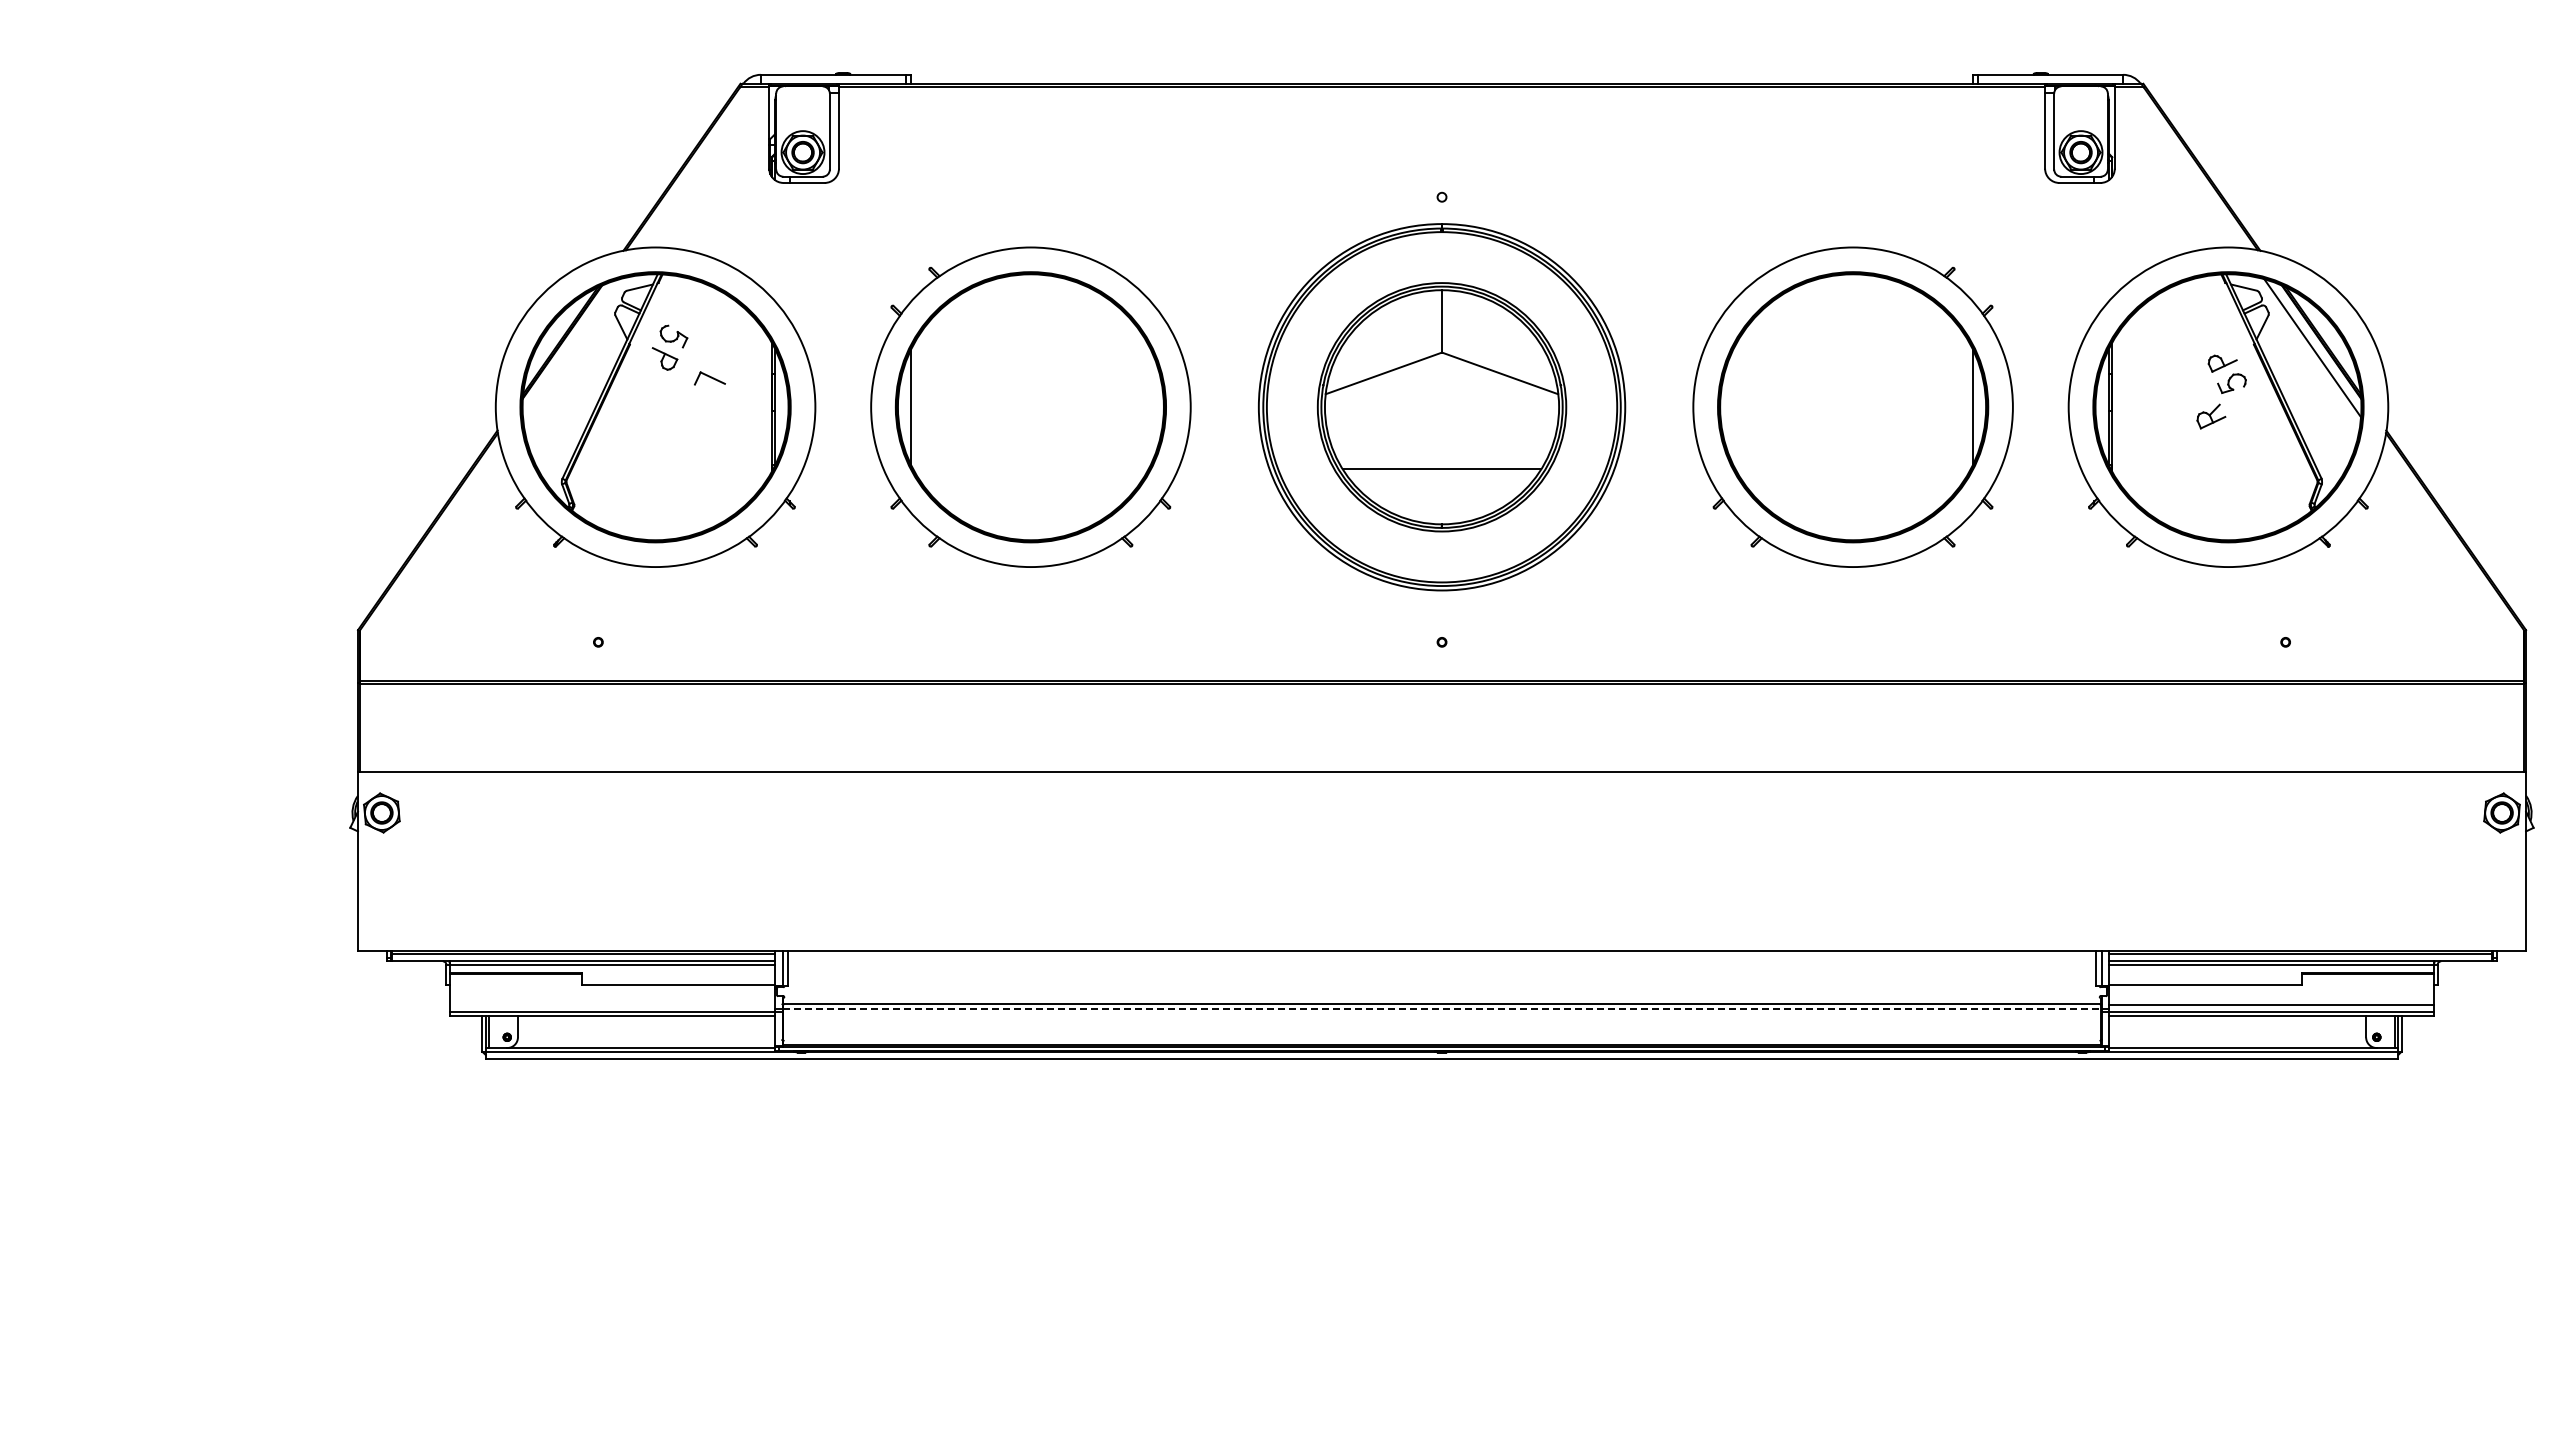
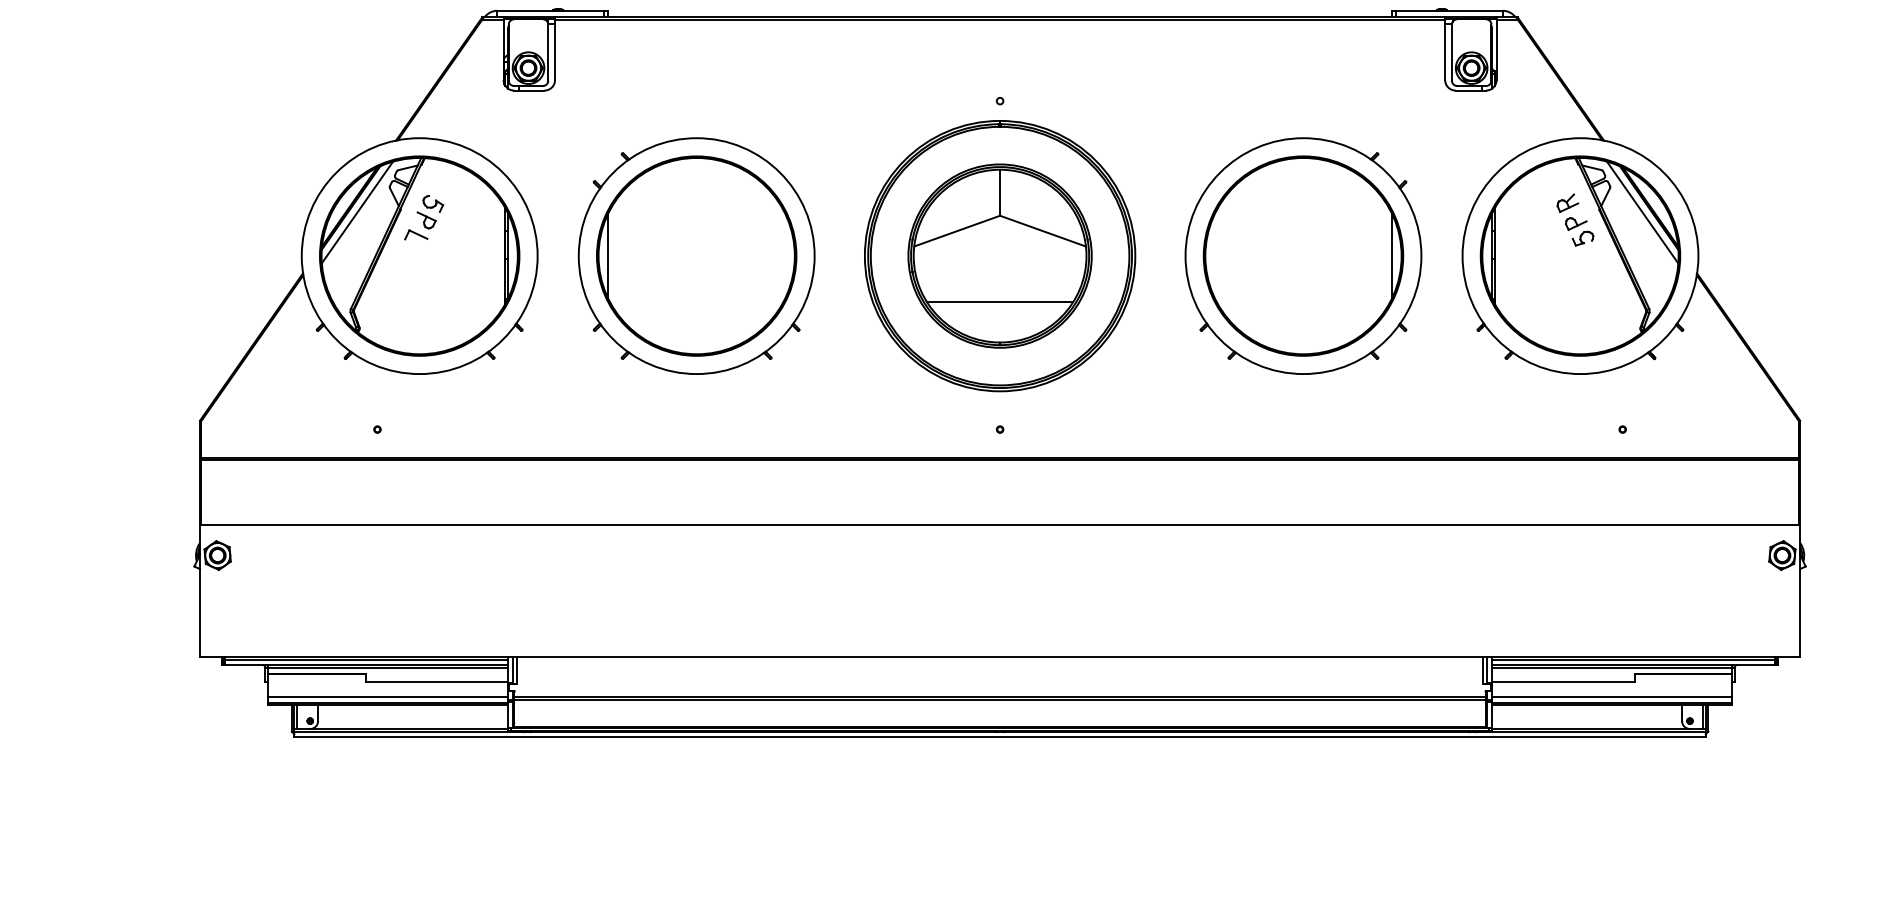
line: (570, 348) -> (356, 212), added
part: (709, 378) -> (415, 234), moved
part: (2211, 416) -> (1567, 203), moved
line: (612, 1005) -> (387, 697), added
line: (1442, 1009) -> (1000, 700), dashed -> solid

